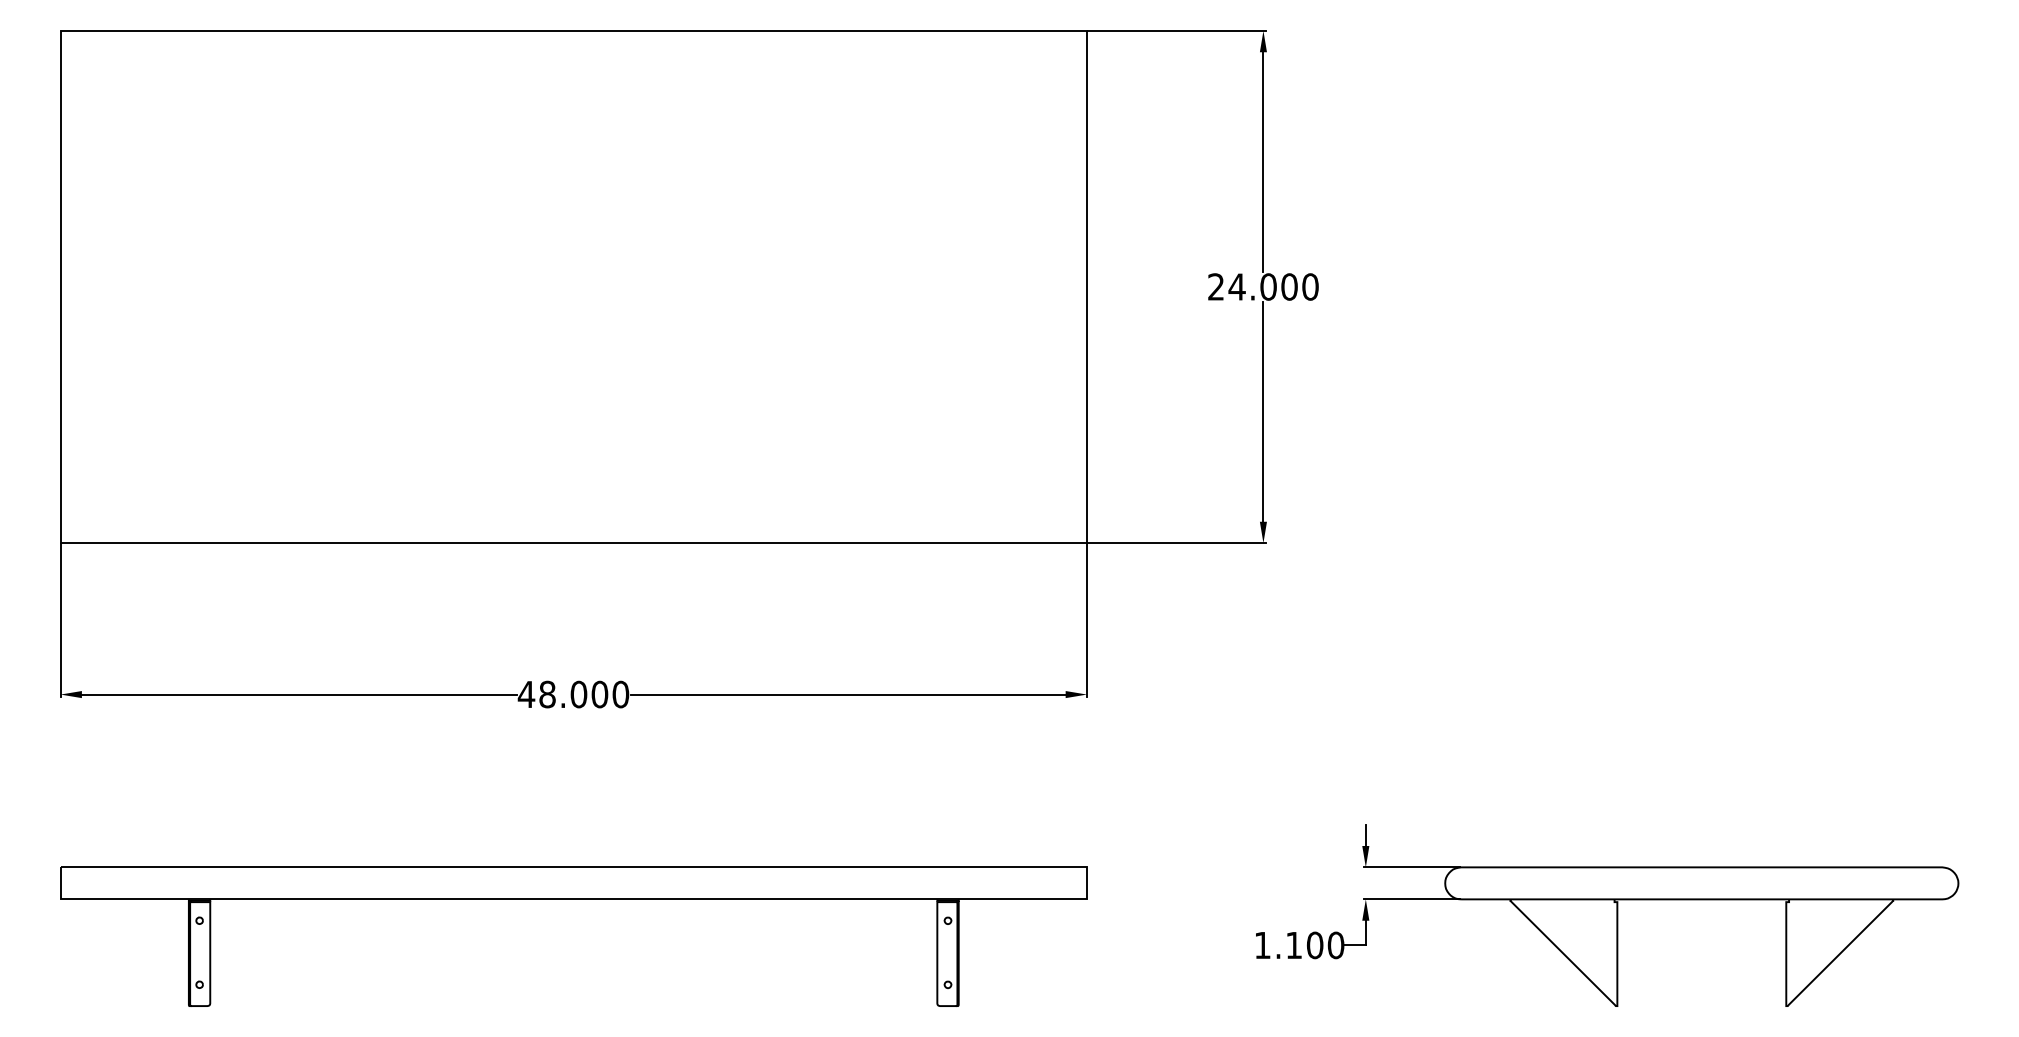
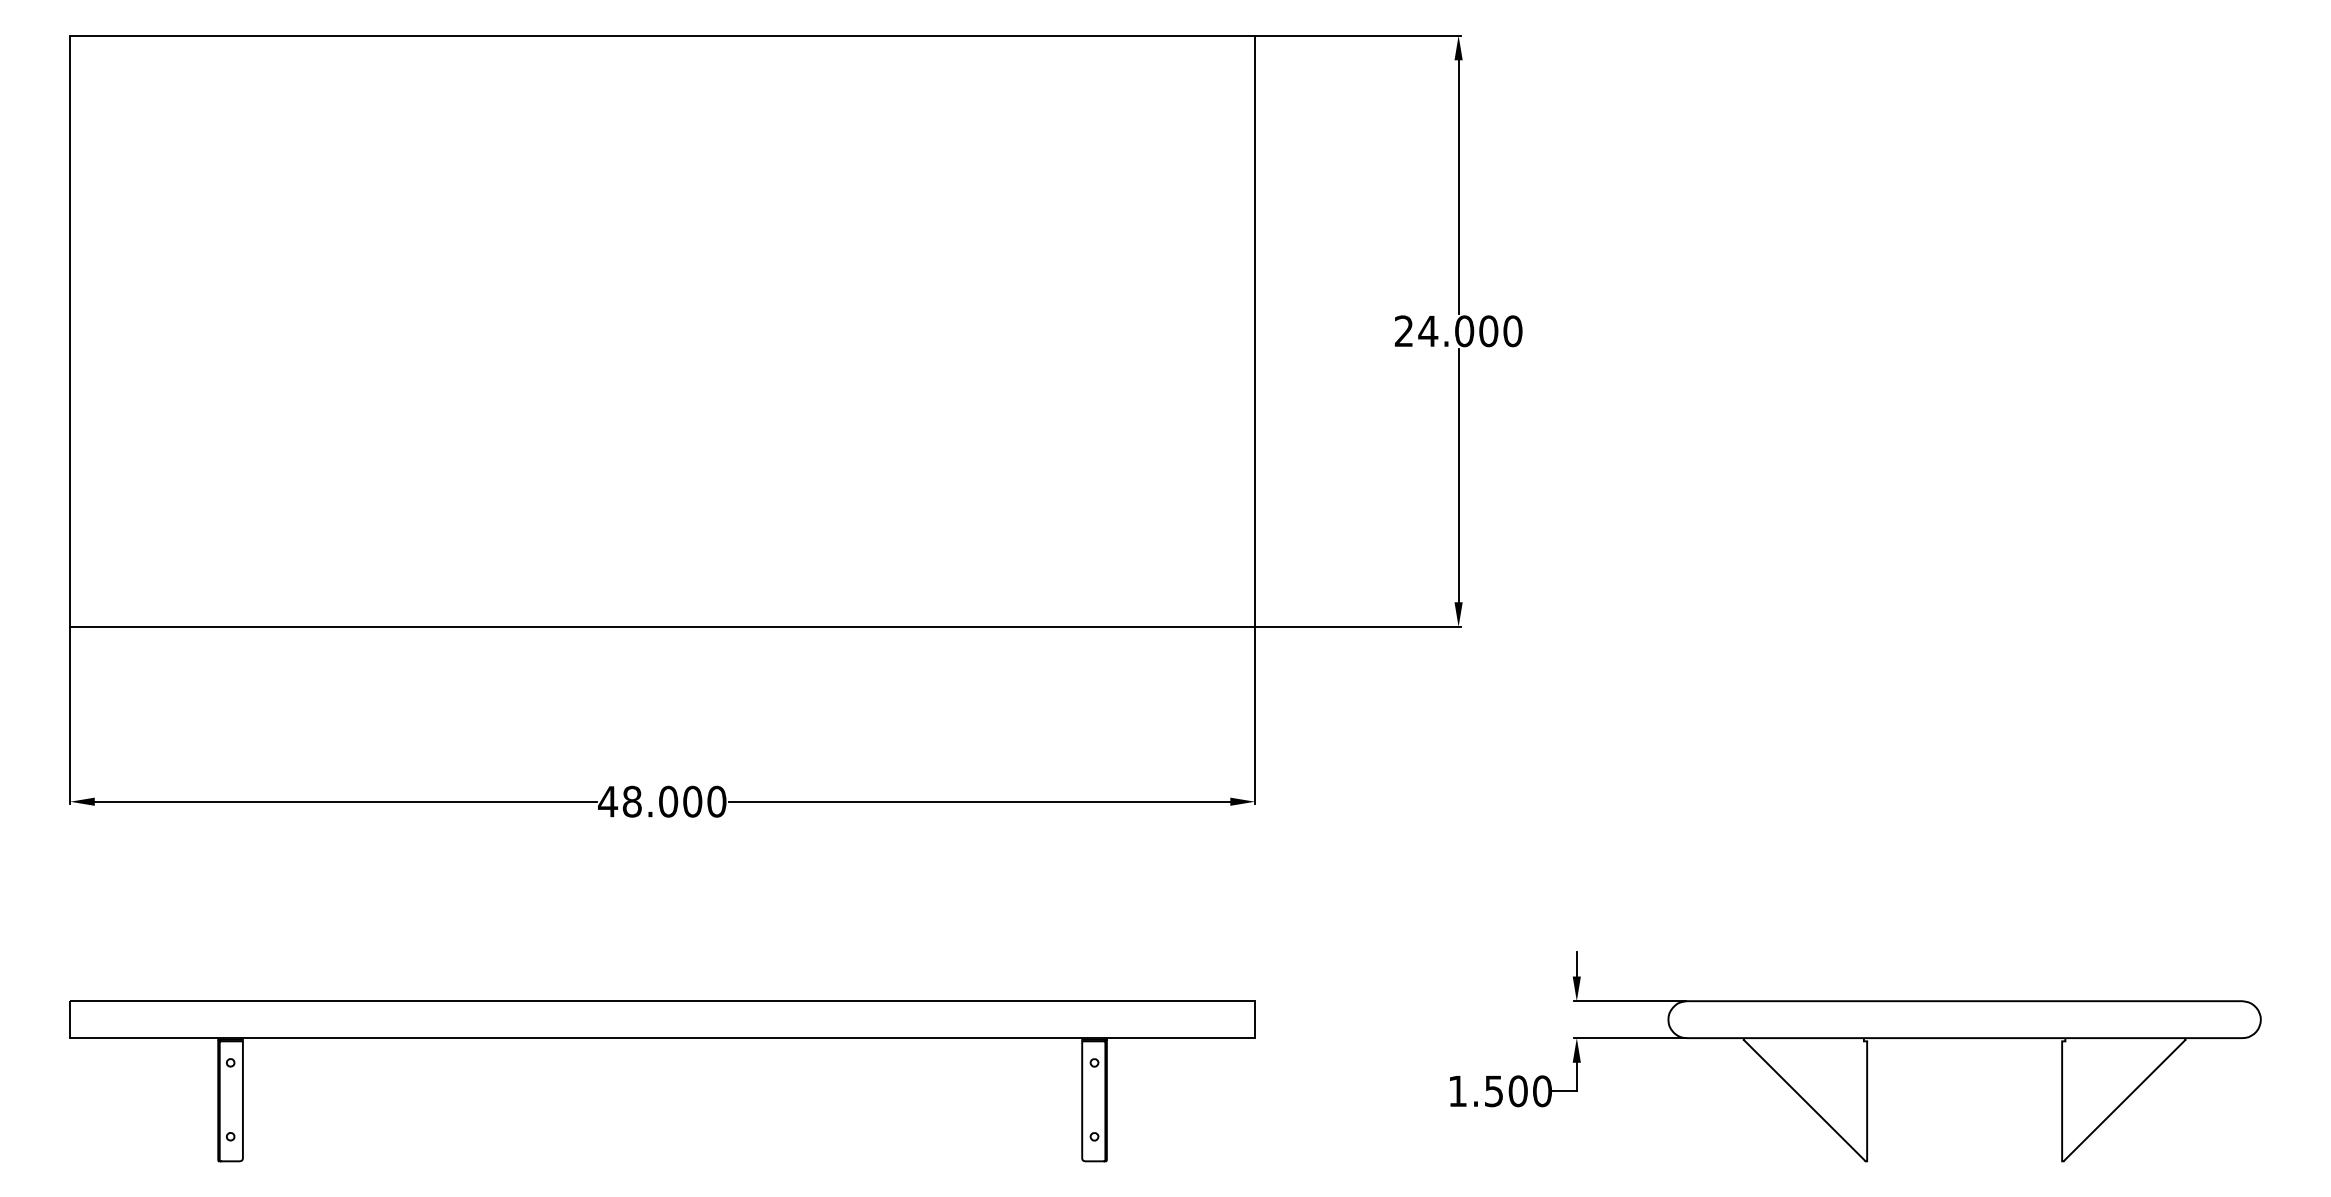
text: (1293, 945) -> (1493, 1091), 1.100 -> 1.500

